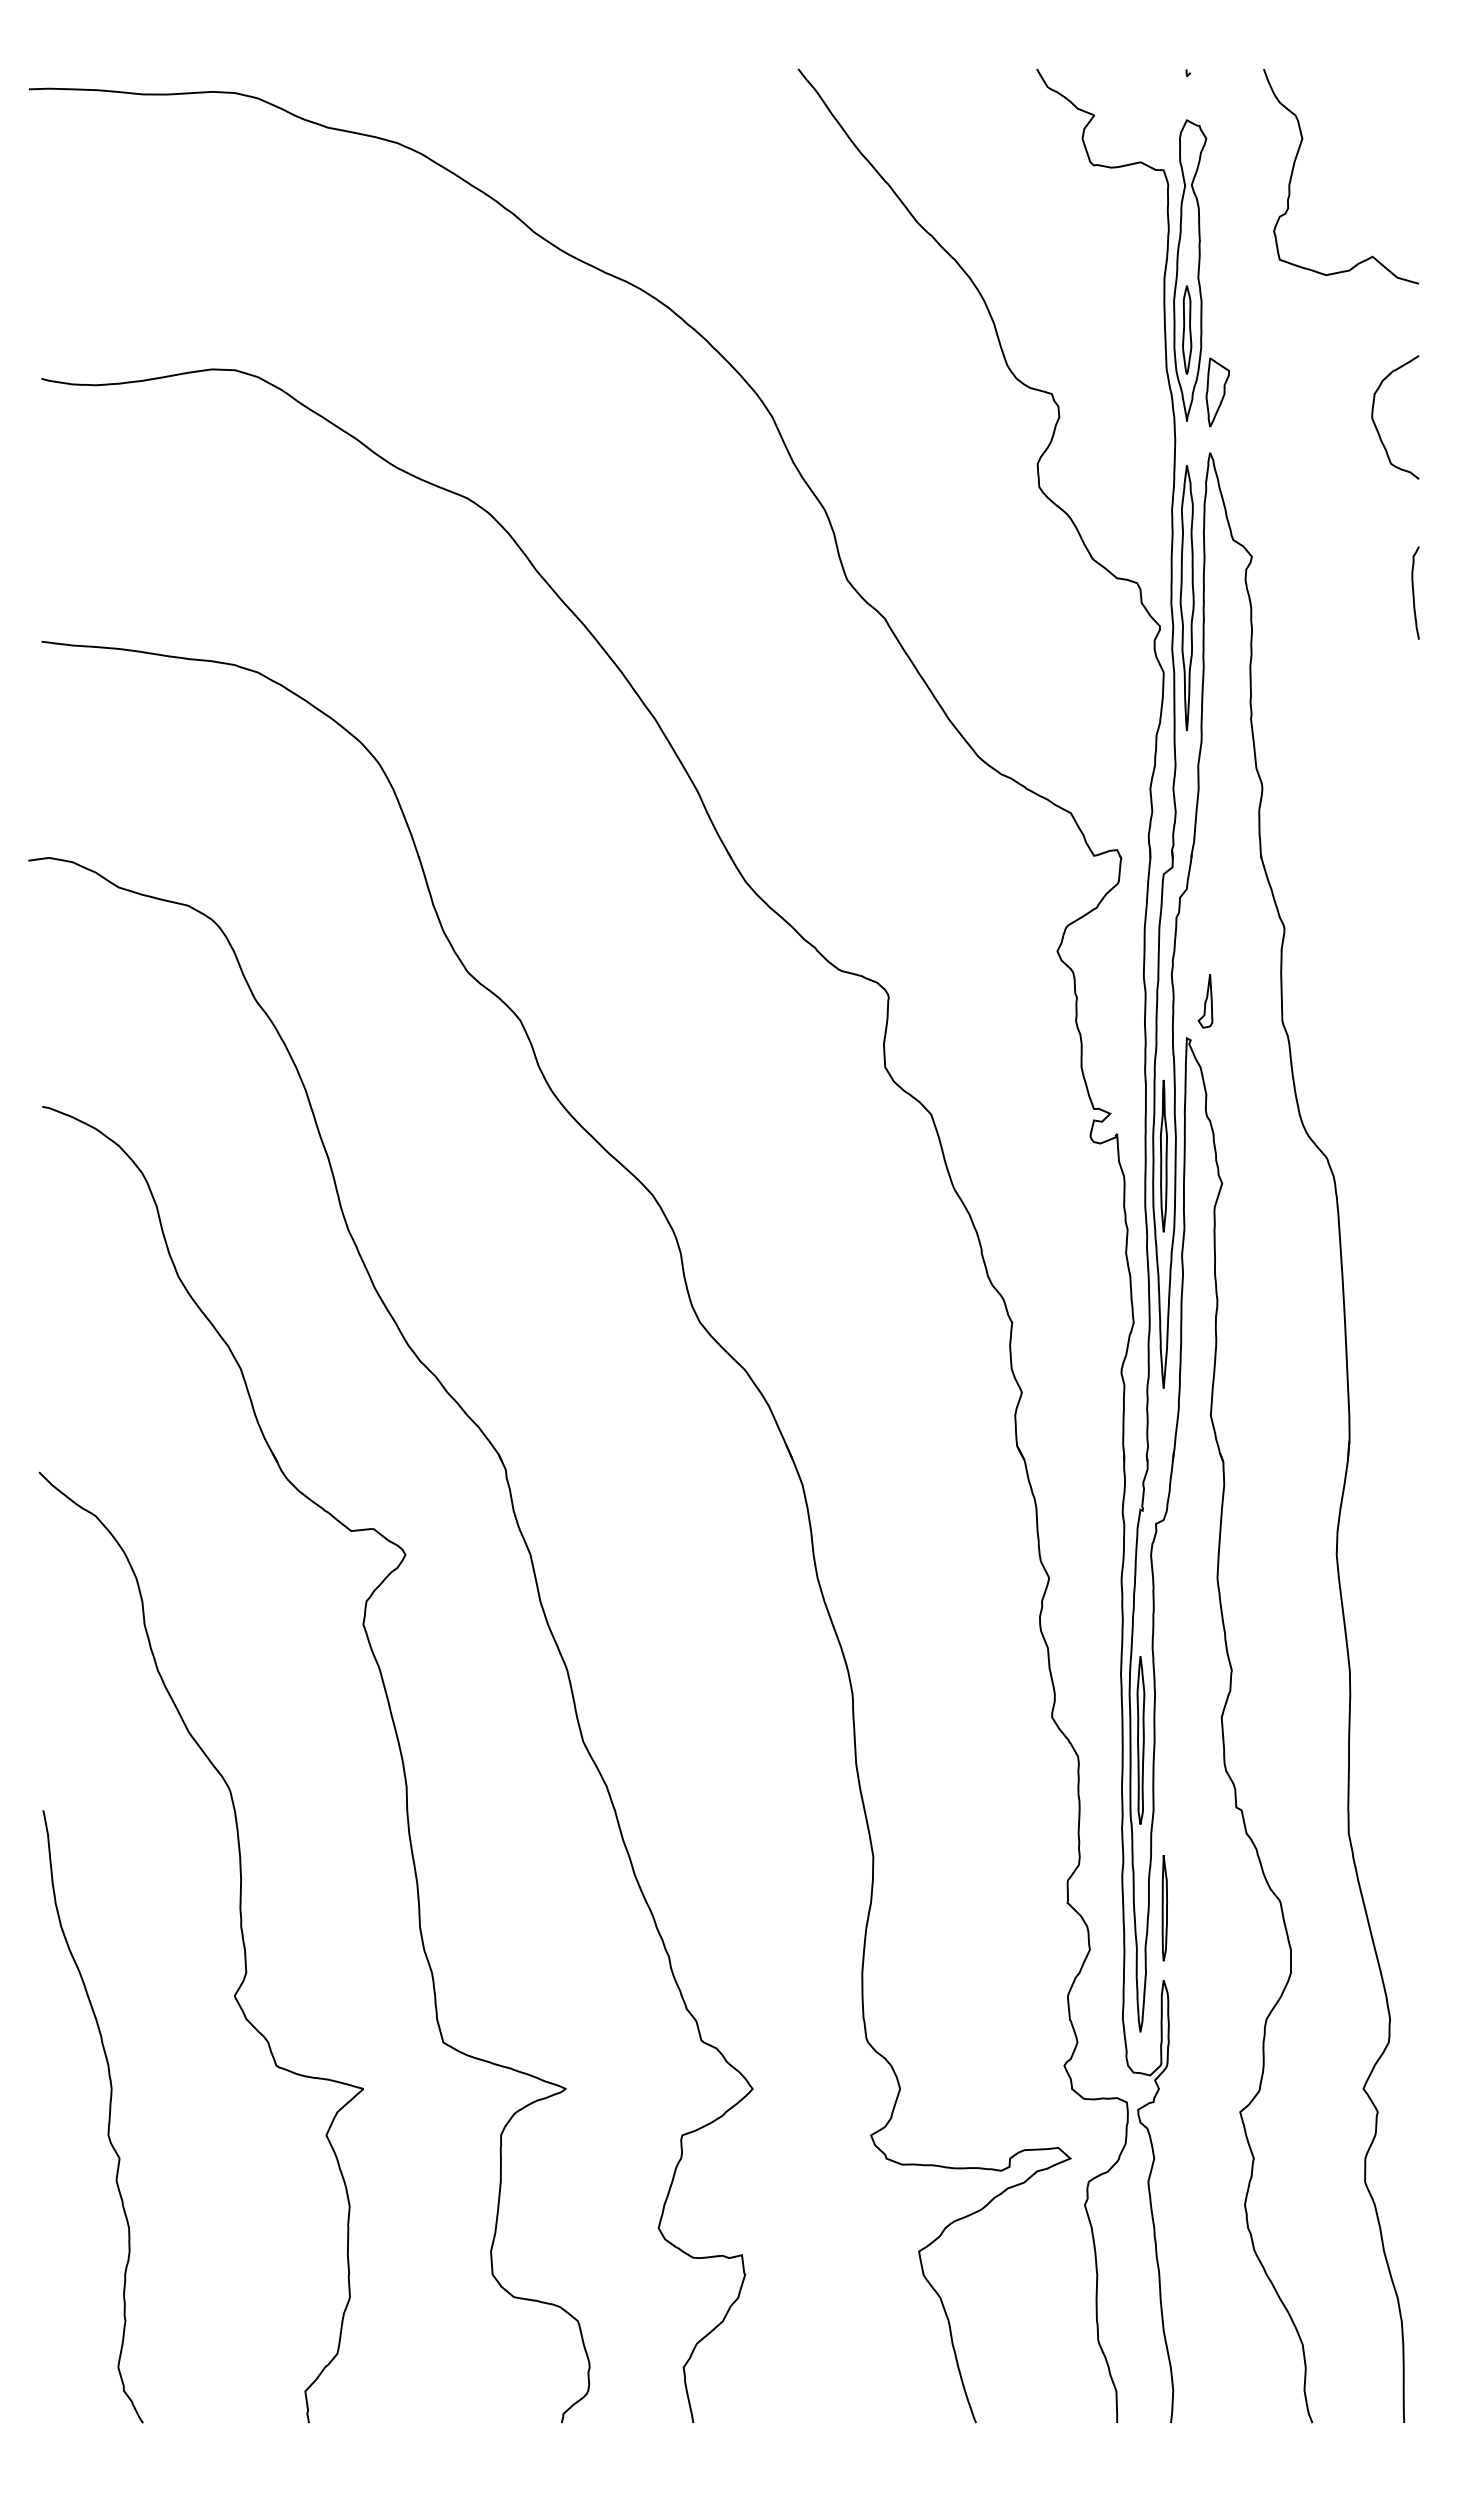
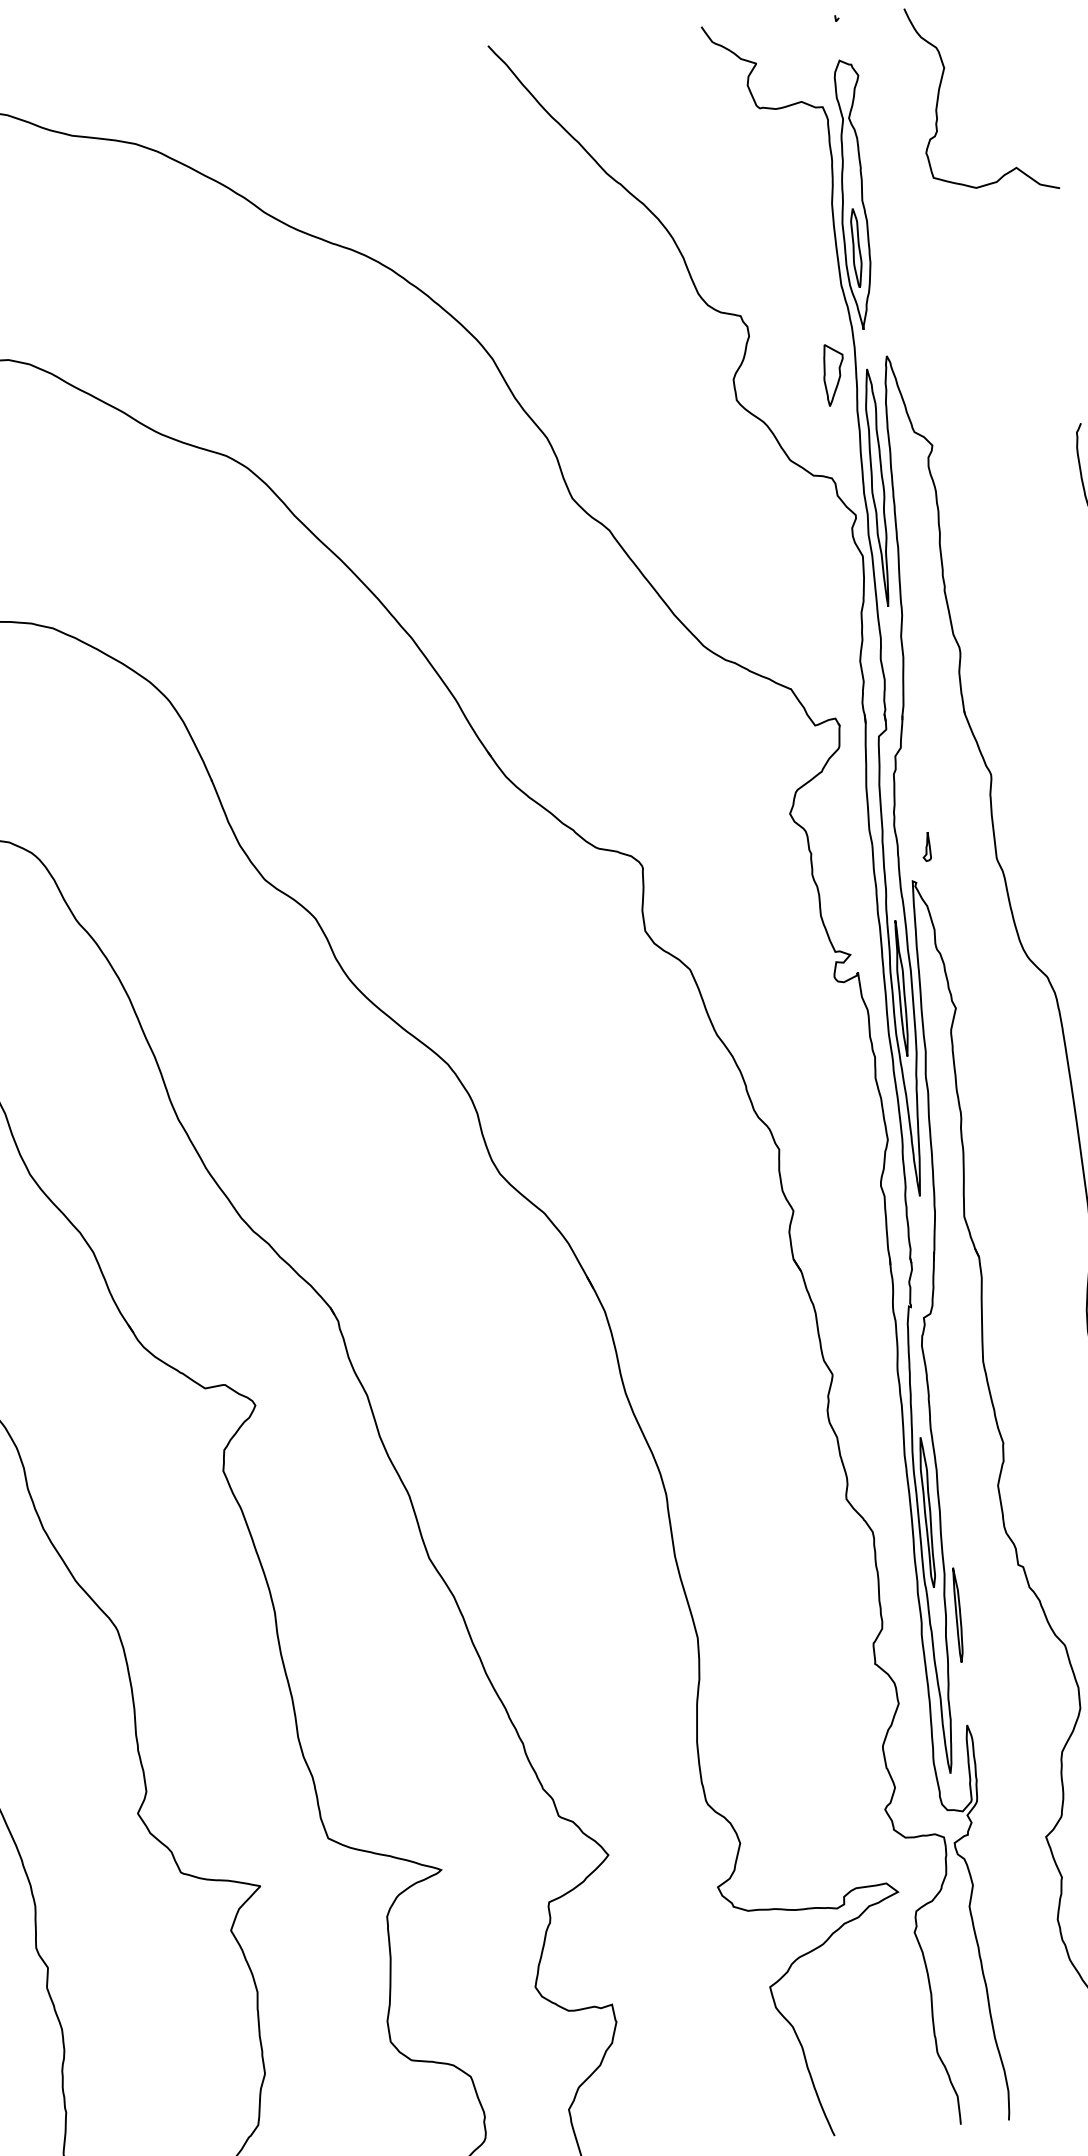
part: (1217, 392) -> (833, 374), moved
curve: (1376, 425) -> (1033, 318), removed
part: (1205, 1001) -> (926, 846), size x0.6
part: (1164, 1908) -> (958, 1615), moved

